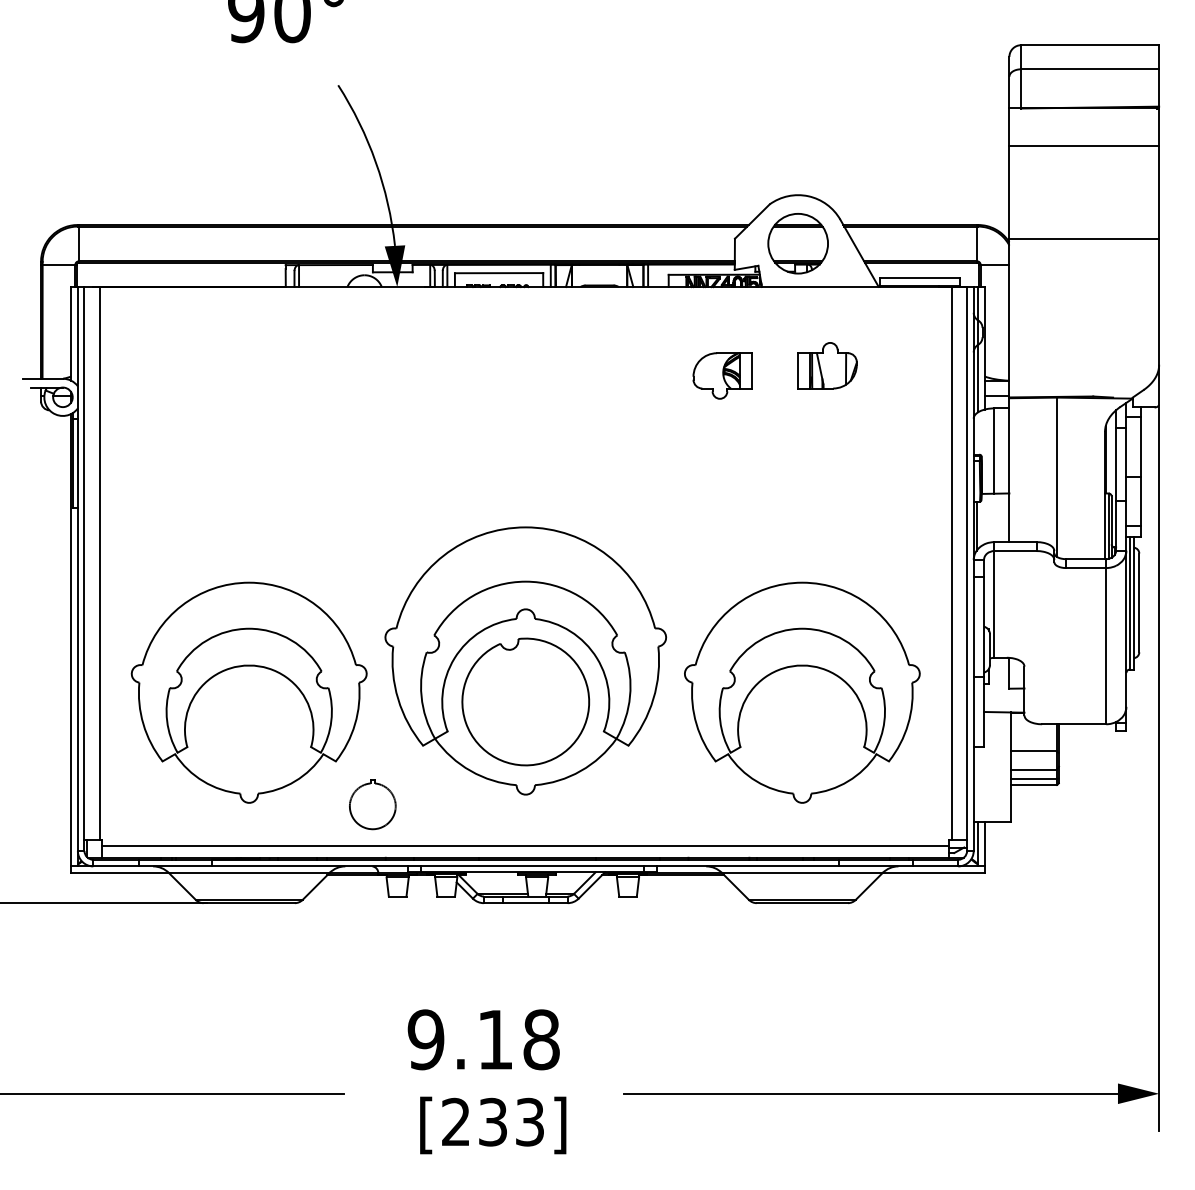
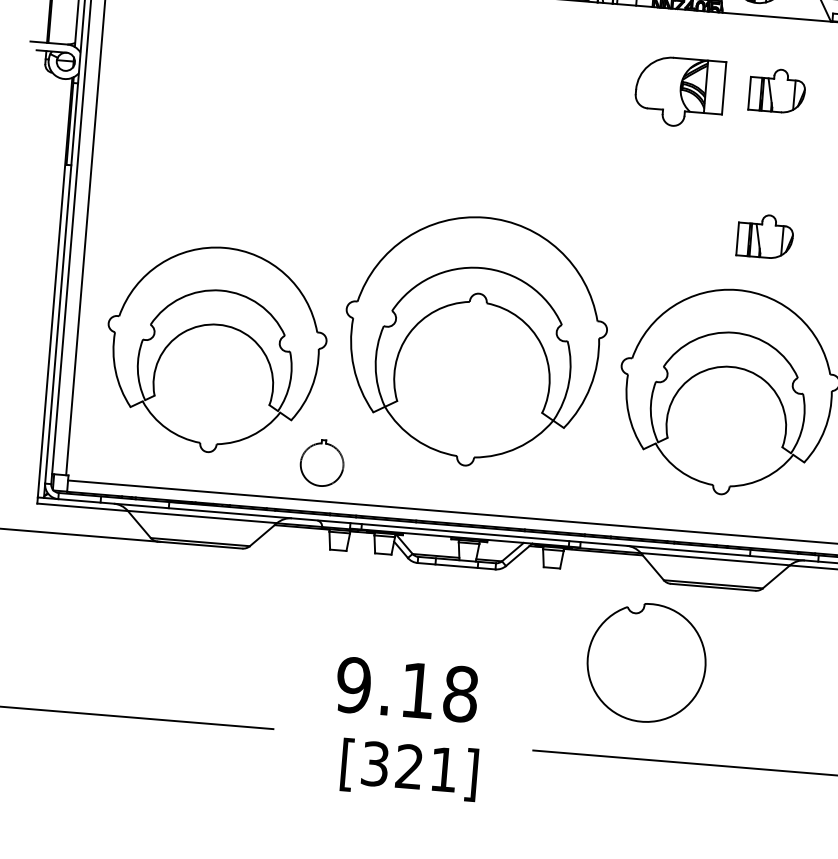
part: (722, 375) -> (679, 91), size x1.6
part: (827, 522) -> (765, 236), added
part: (525, 701) -> (646, 662), moved
text: (492, 1121) -> (409, 766), [233] -> [321]

